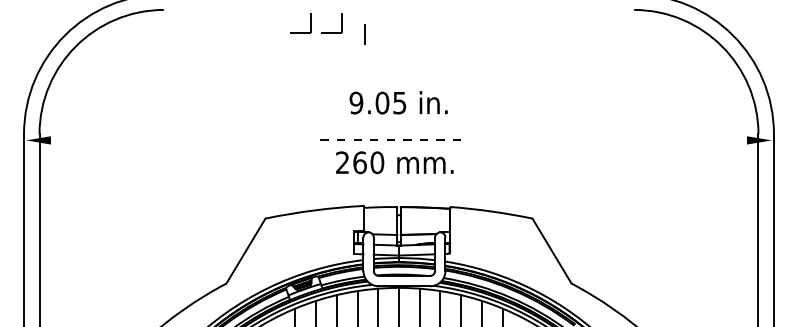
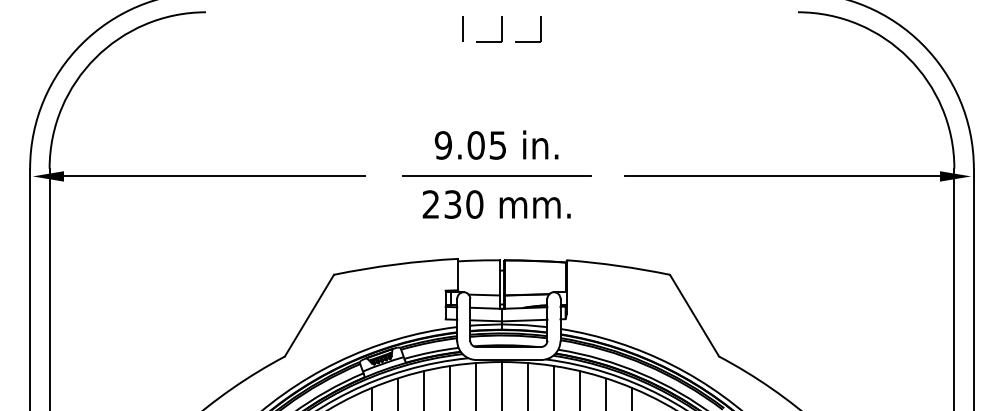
part: (315, 23) -> (508, 29), moved
line: (364, 34) -> (462, 28), moved
text: (398, 102) -> (496, 144), moved
line: (168, 140) -> (211, 176), added
line: (394, 140) -> (496, 176), dashed -> solid
line: (623, 140) -> (784, 176), added
text: (359, 162) -> (452, 204), 260 -> 230

